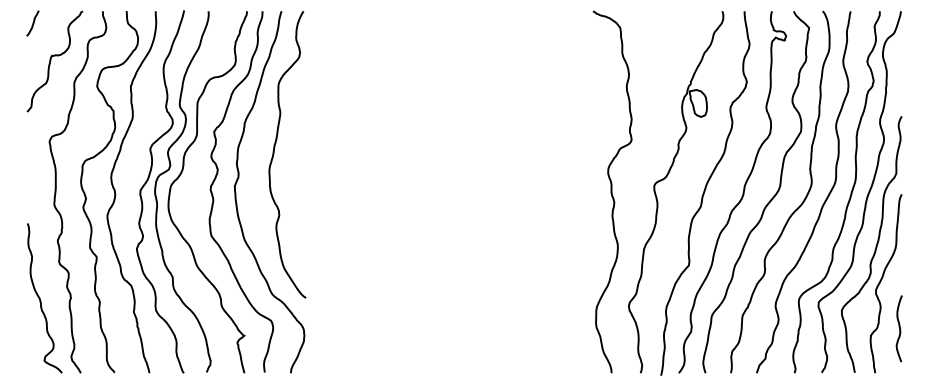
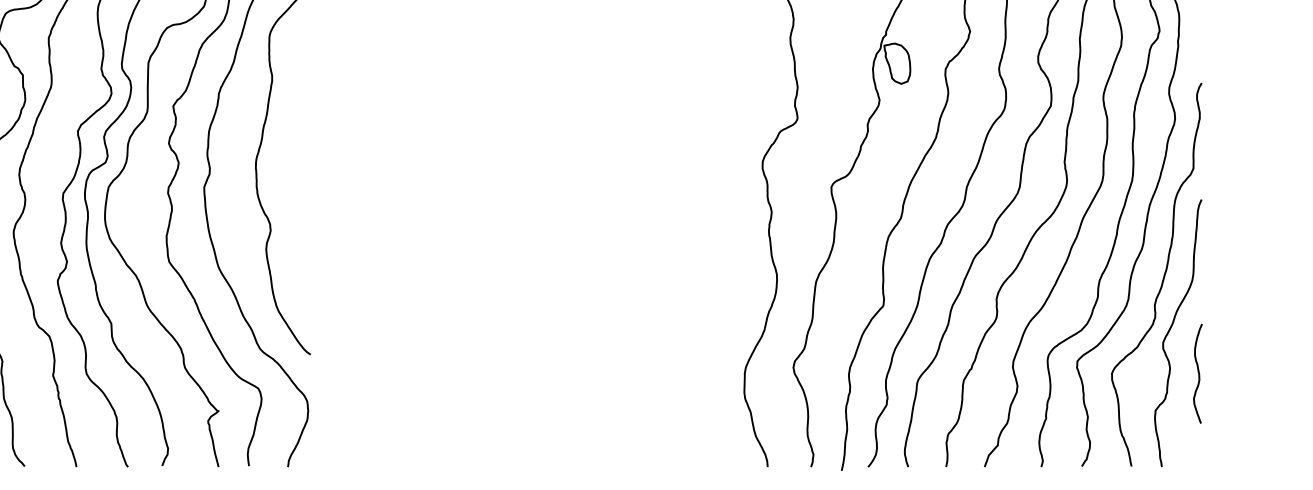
curve: (898, 327) -> (1196, 371), moved

